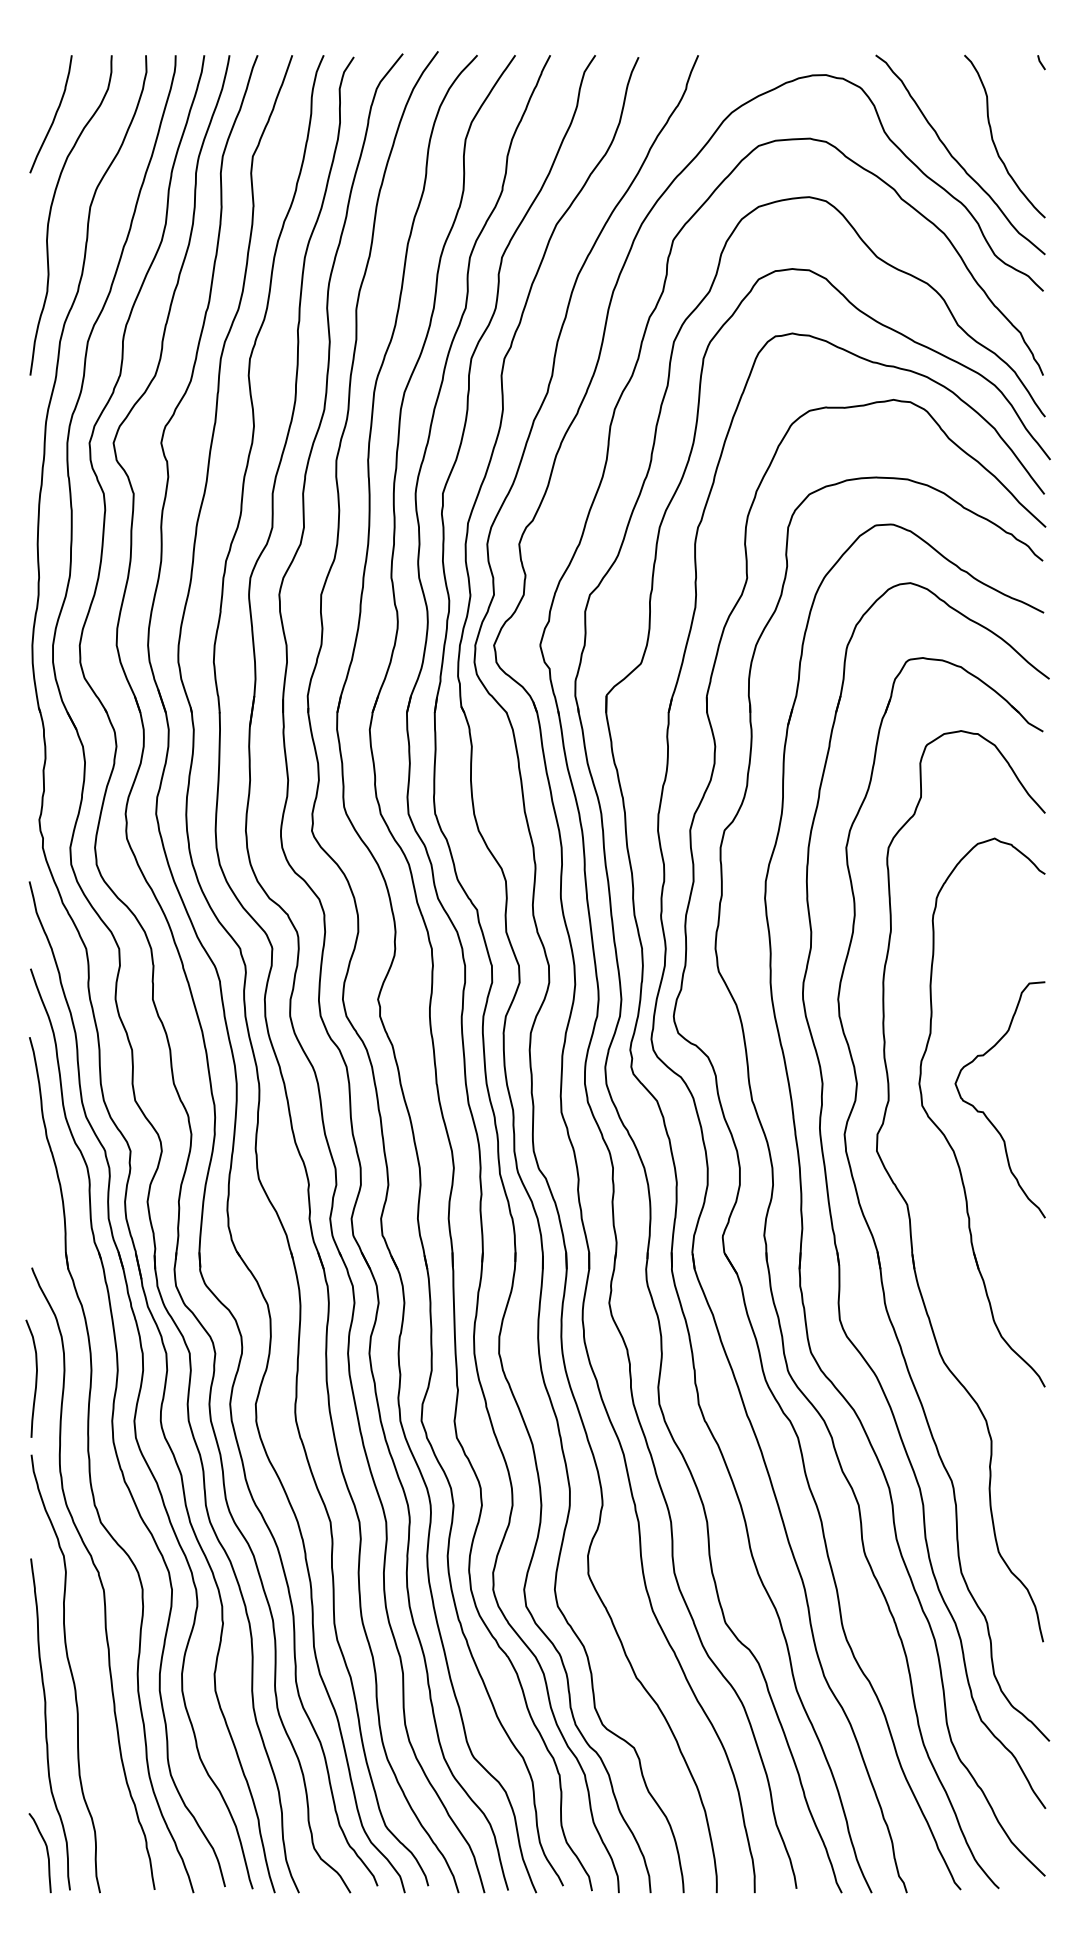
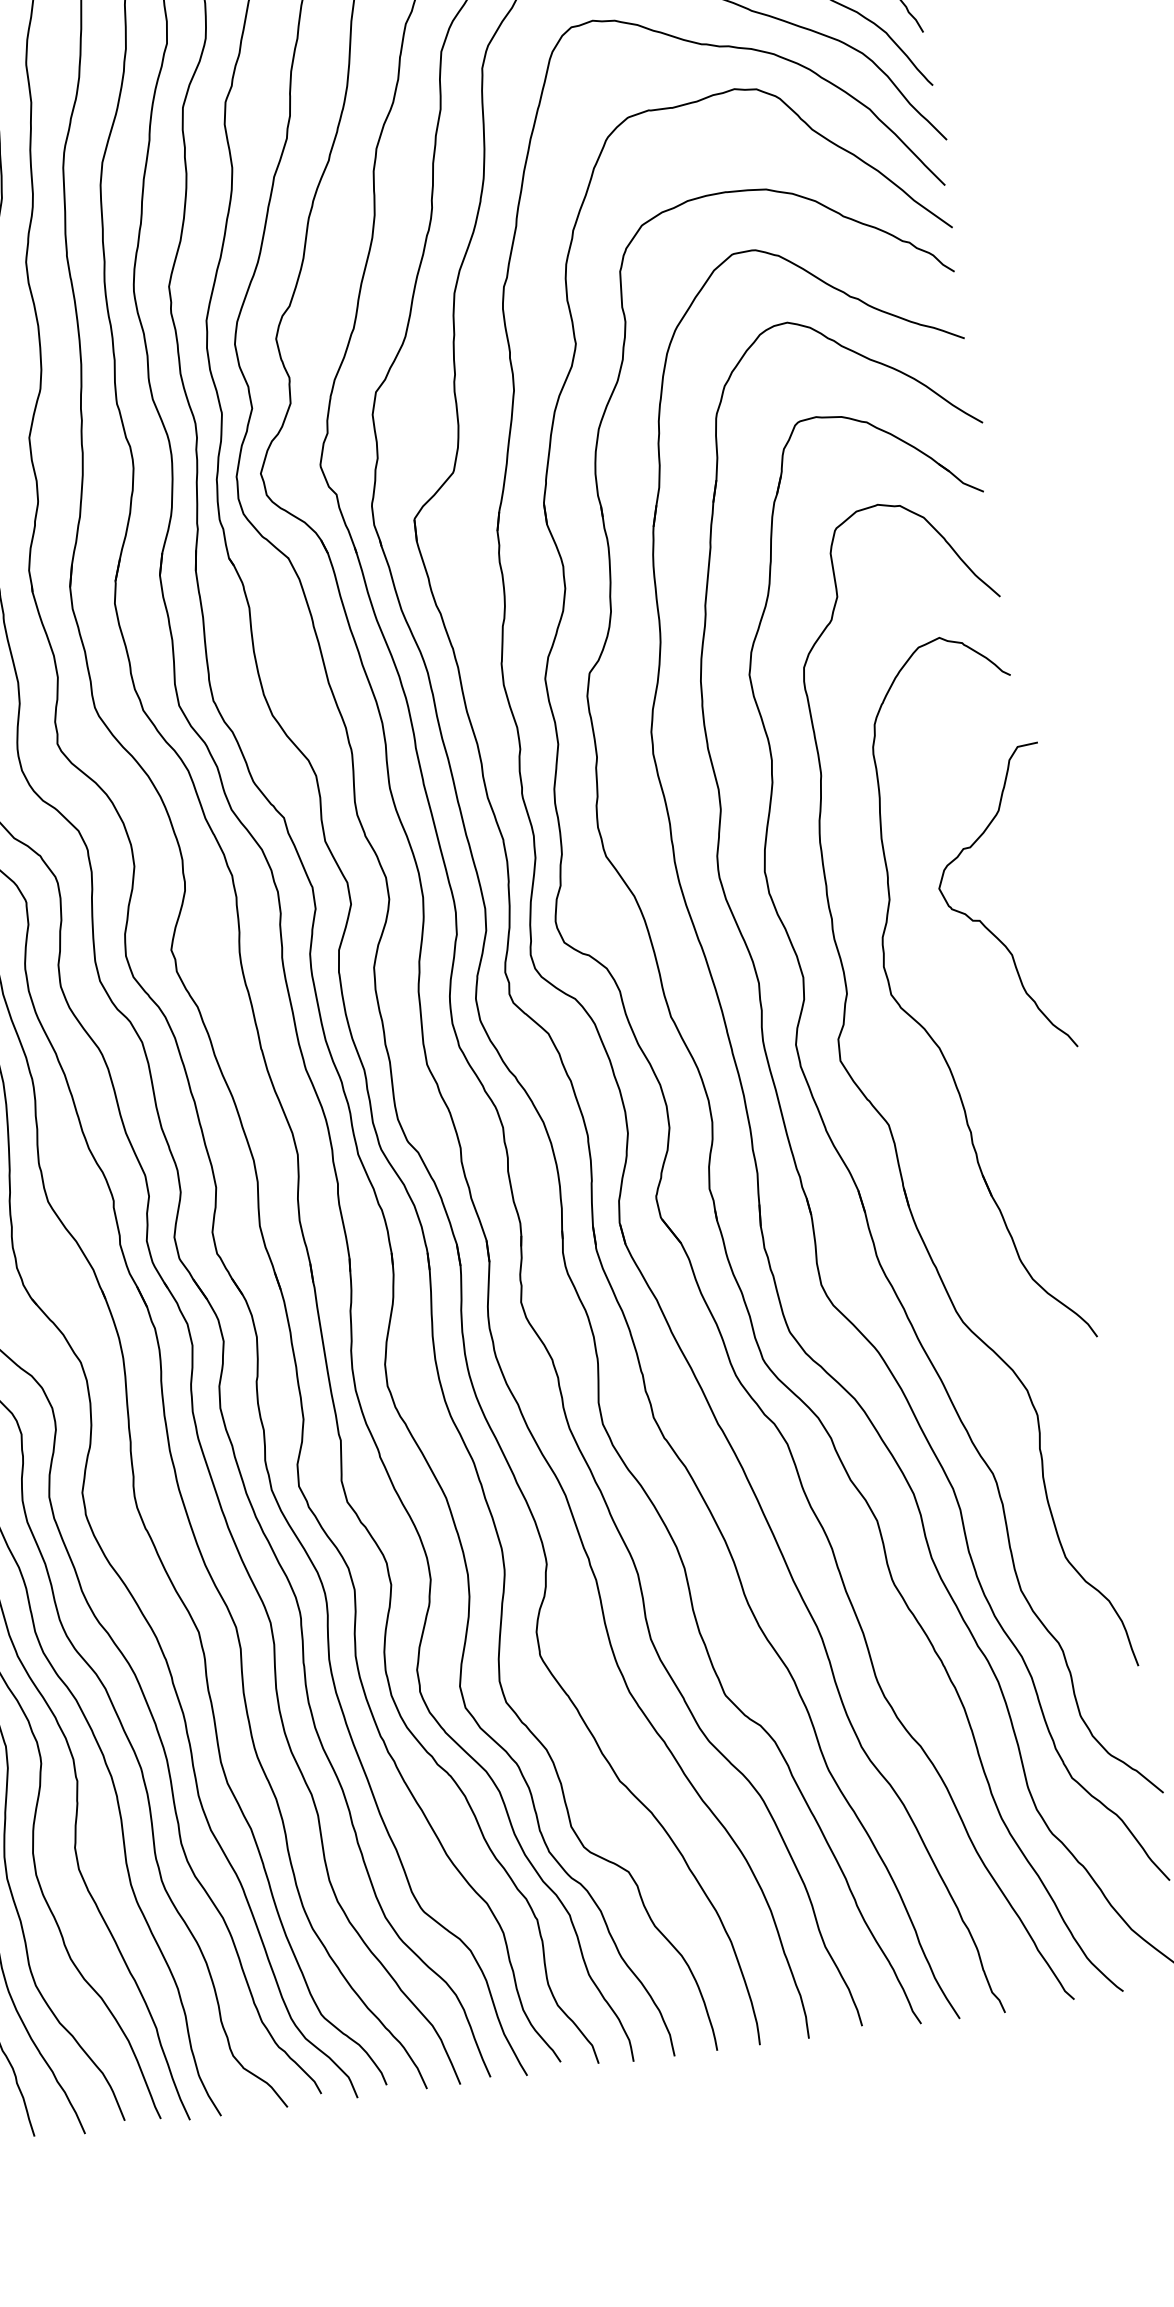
curve: (985, 1113) -> (983, 922), moved

